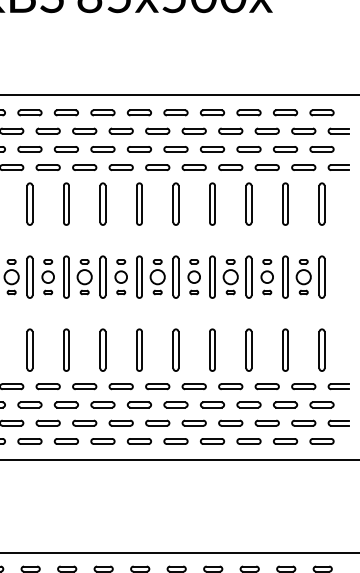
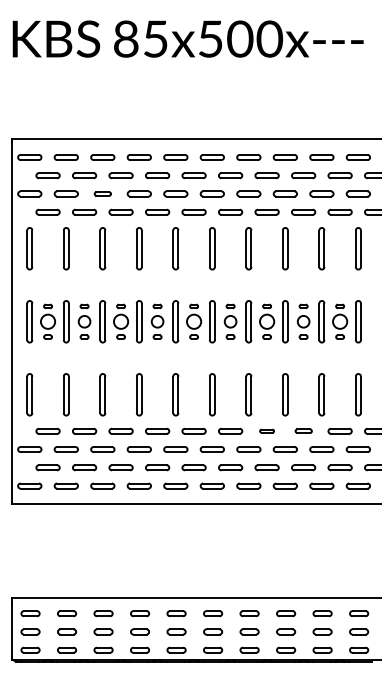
part: (66, 148) -> (102, 193), size x0.7
part: (230, 385) -> (266, 430), size x0.6
part: (267, 385) -> (303, 430), size x0.7

